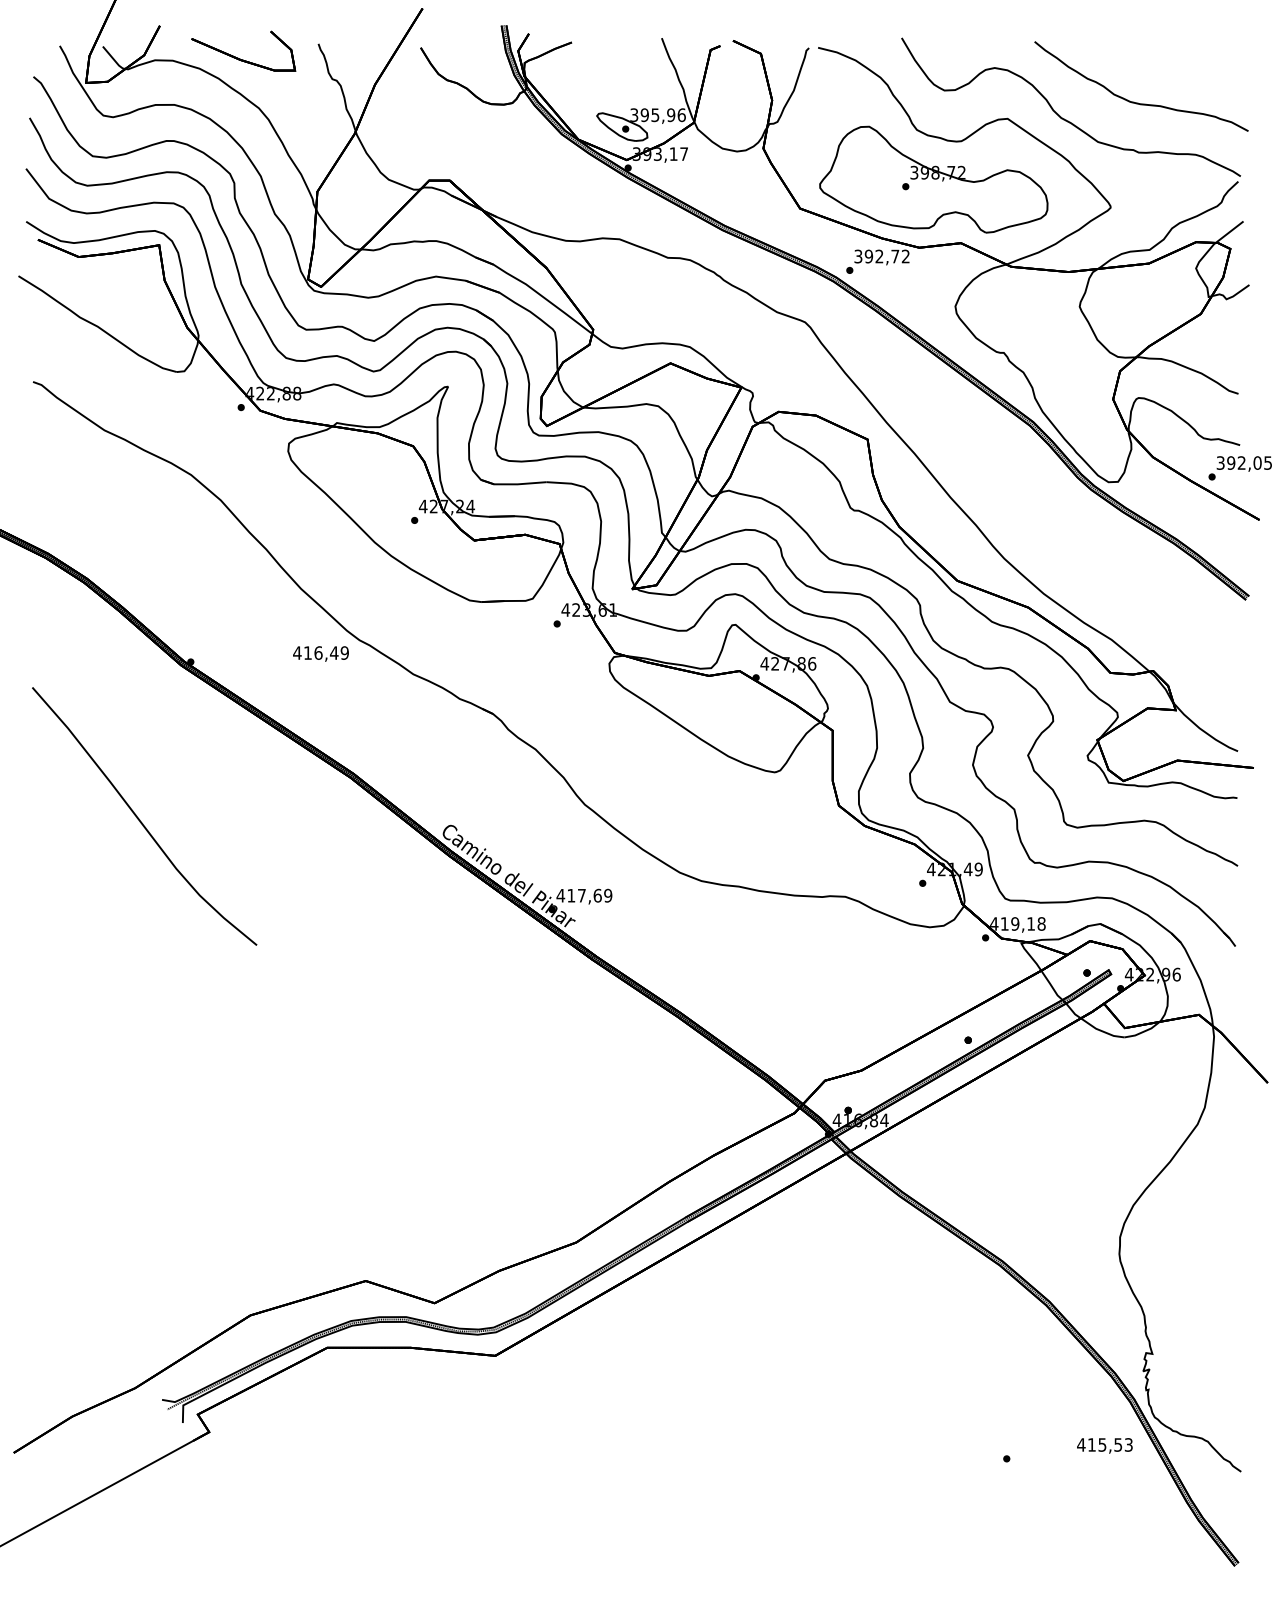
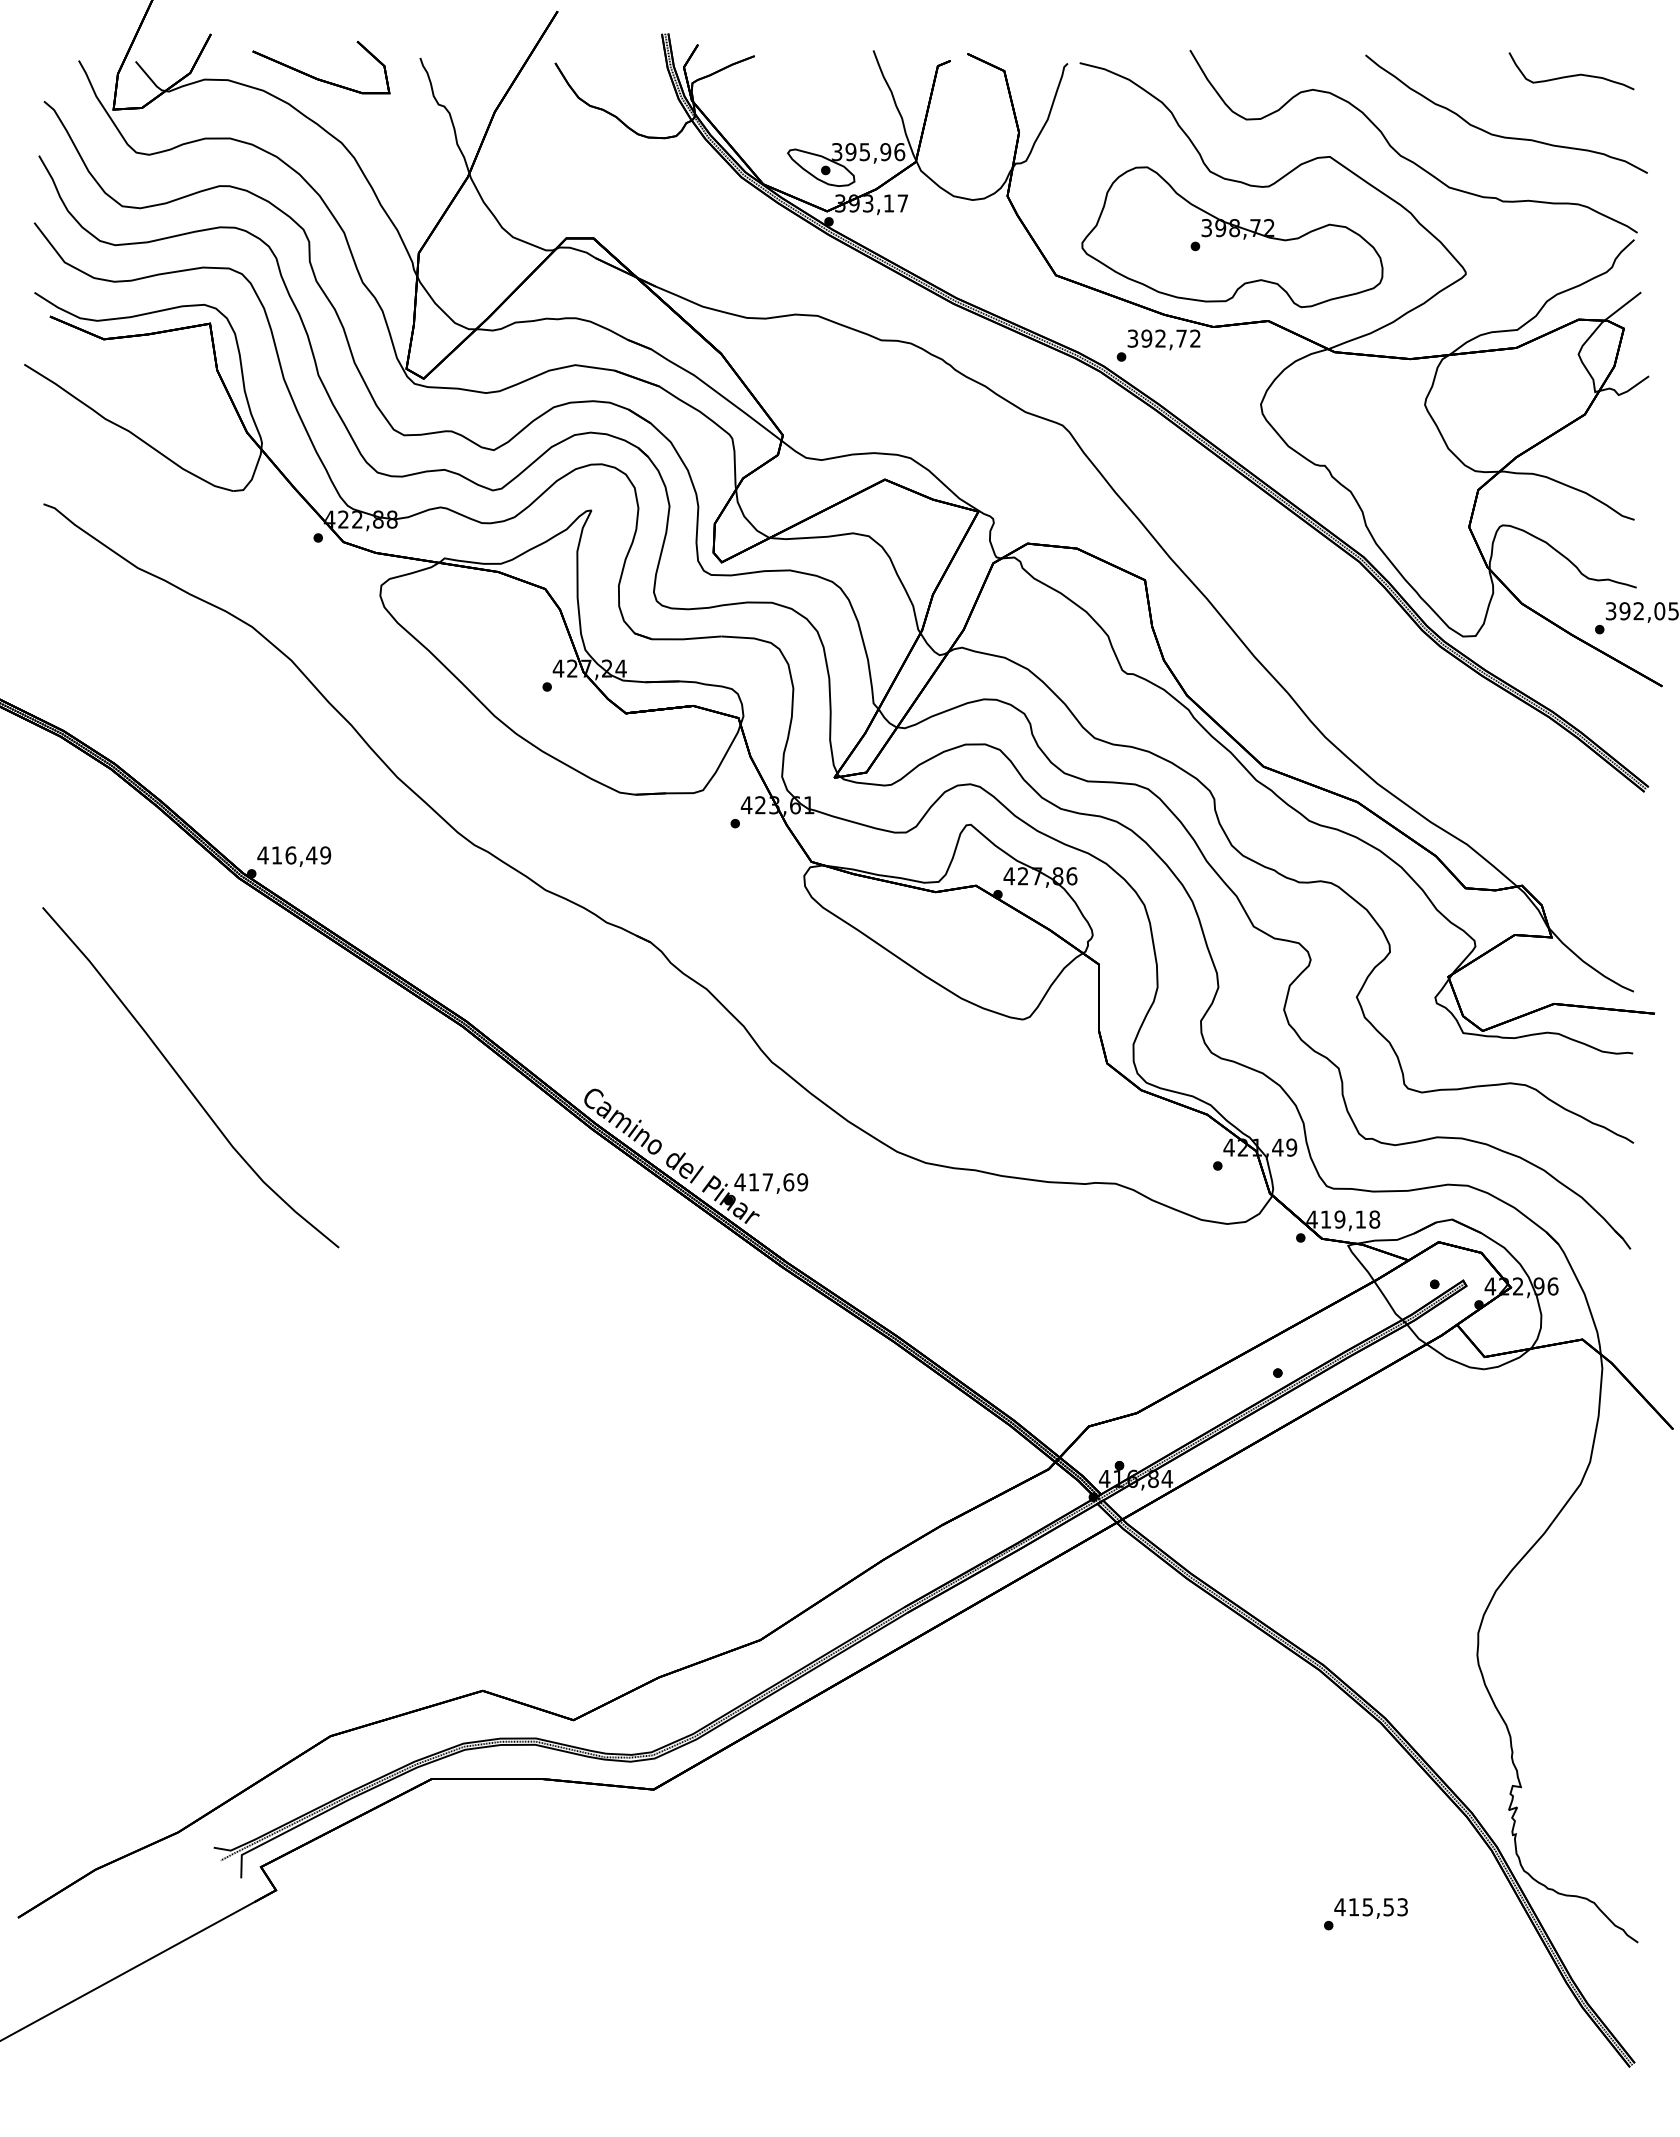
curve: (1190, 56) -> (1571, 74), added
text: (320, 653) -> (293, 855), moved
text: (1104, 1445) -> (1370, 1907), moved

